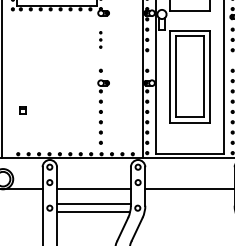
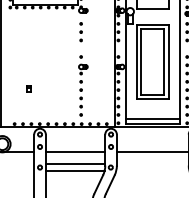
part: (100, 39) -> (80, 31), size x1.43
part: (22, 110) -> (28, 88), moved
line: (189, 148) -> (152, 119), added

